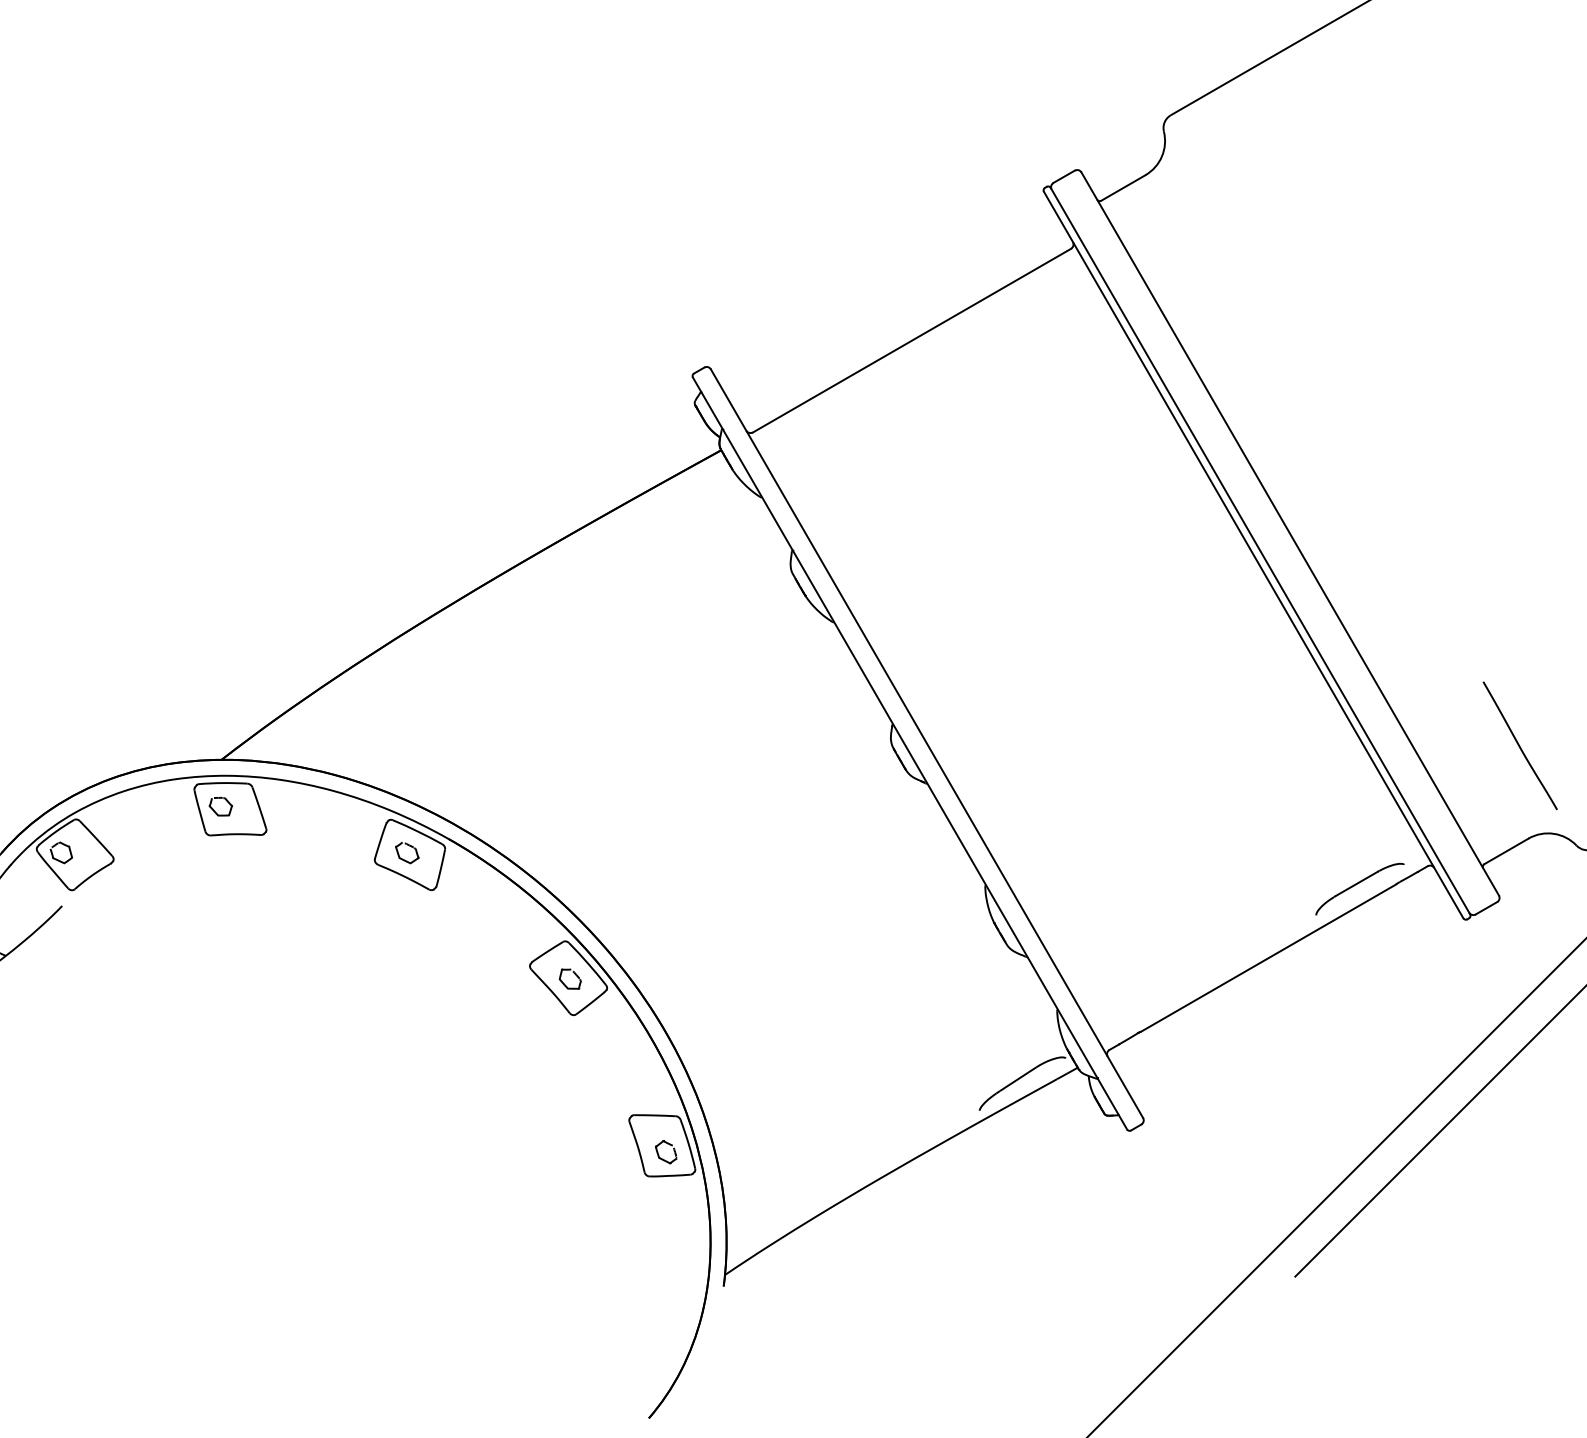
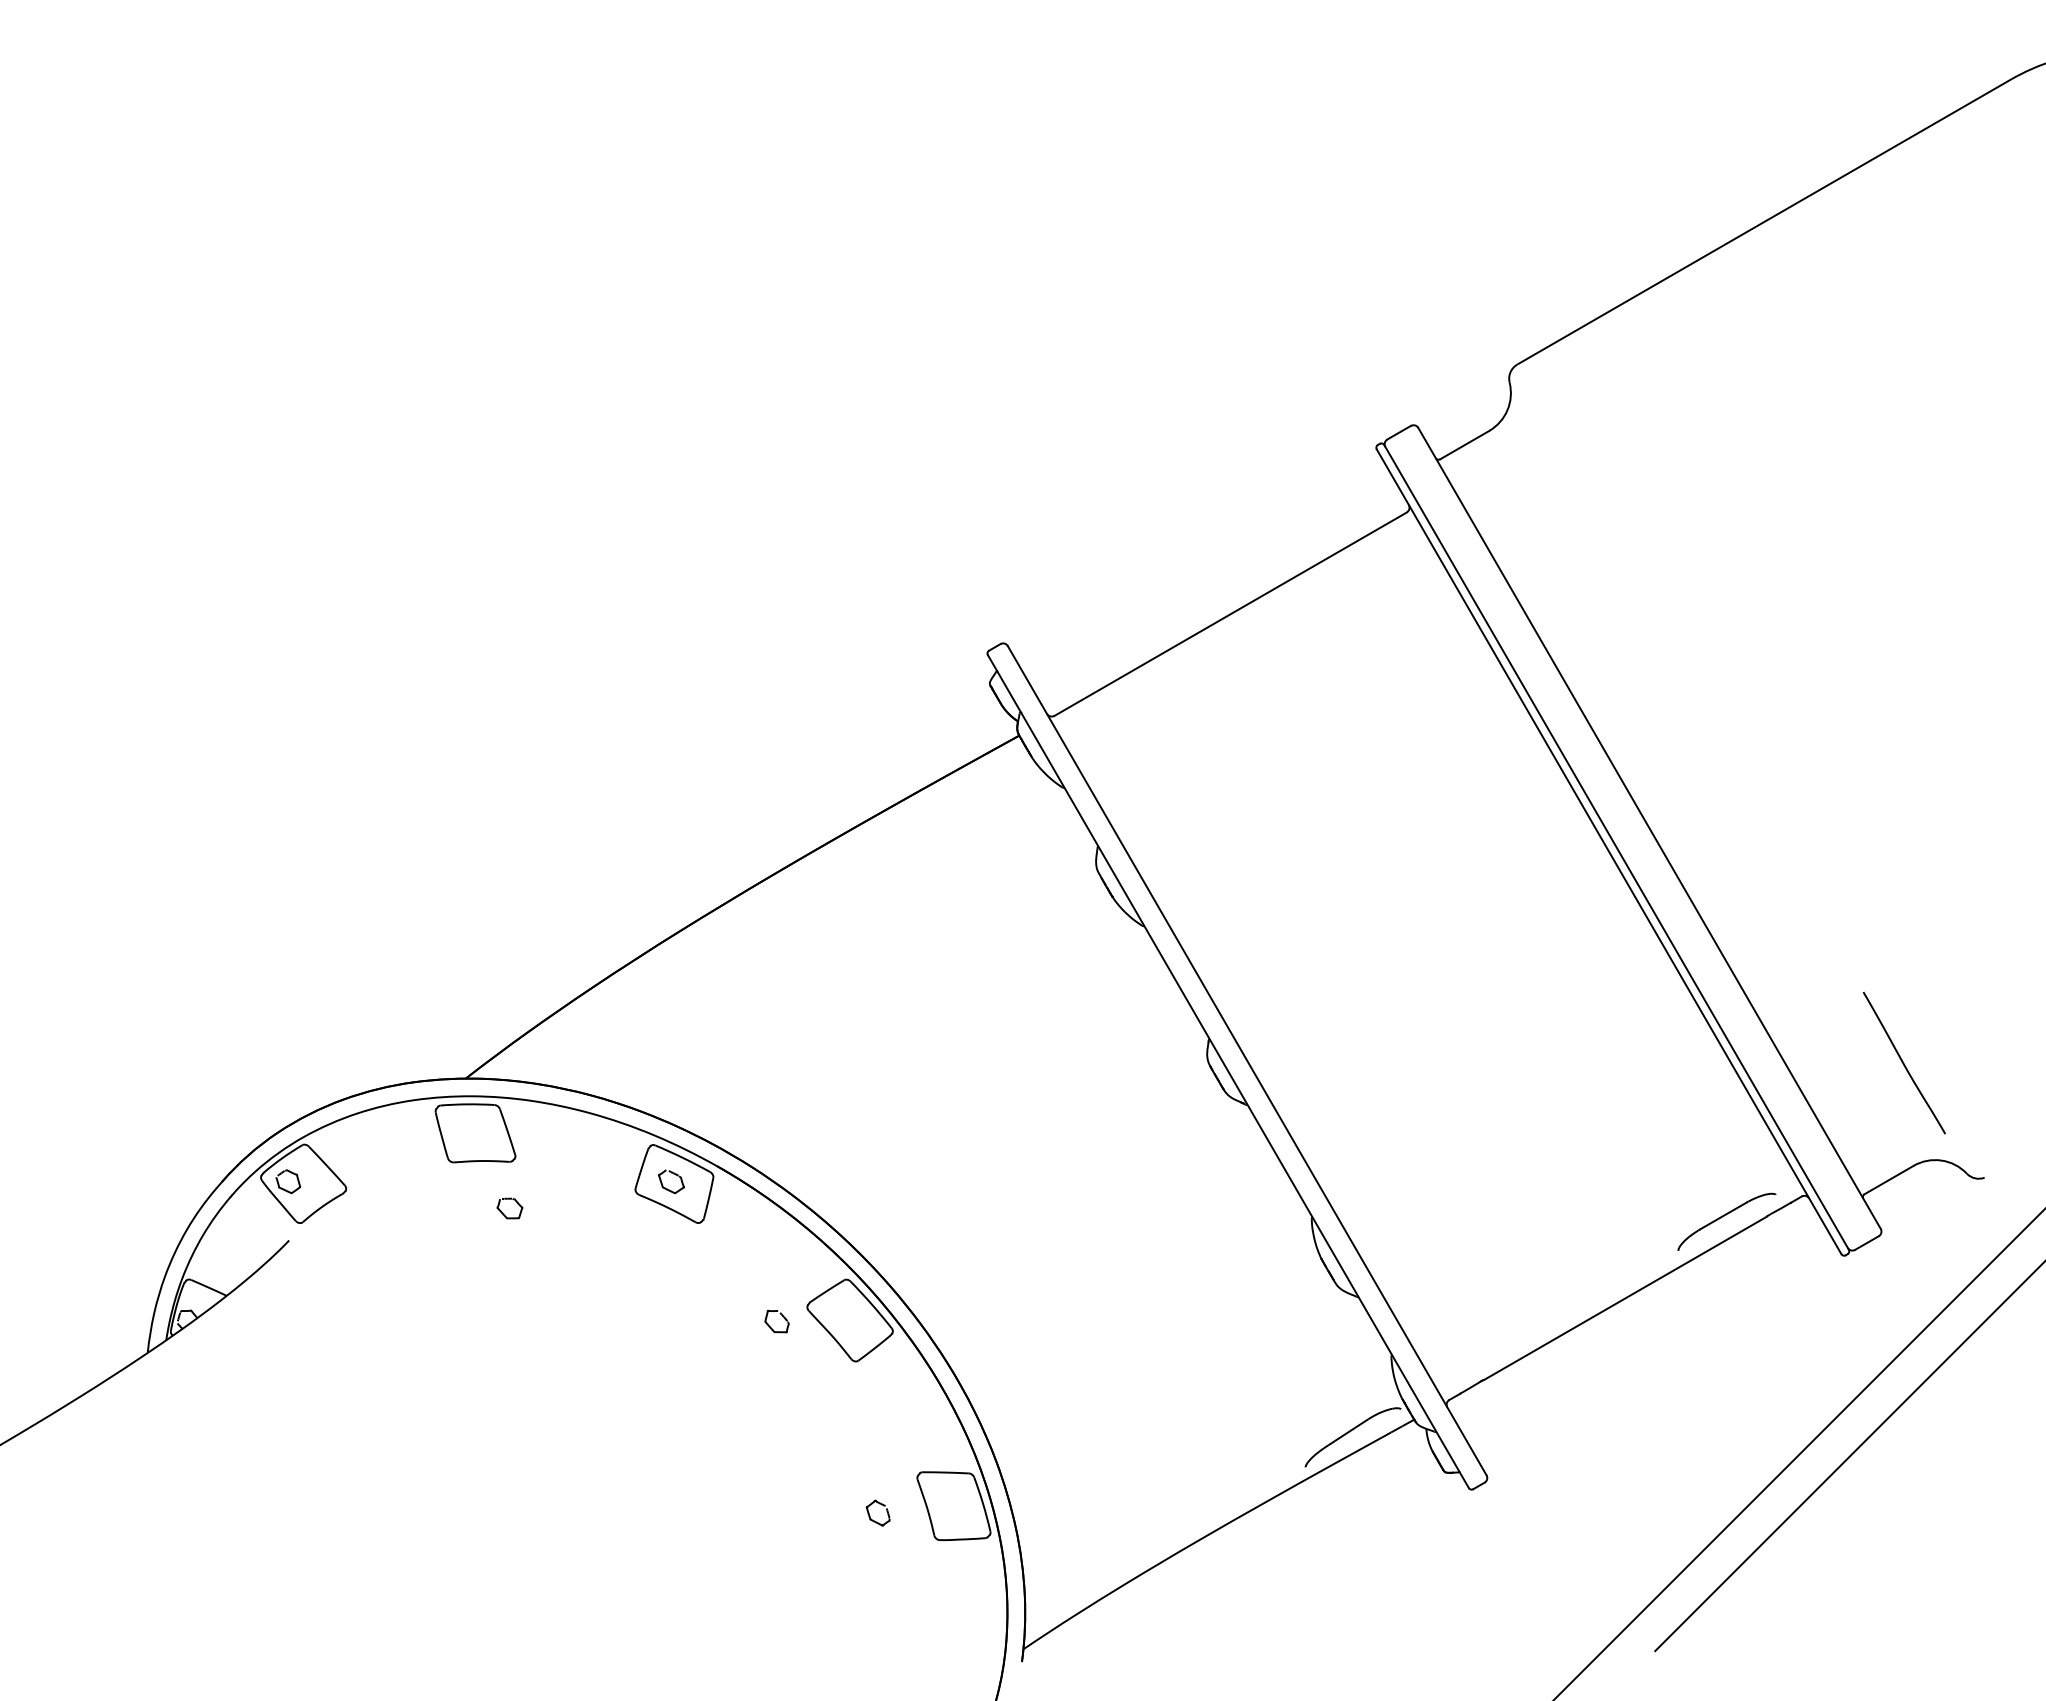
part: (214, 809) -> (502, 1211), moved
part: (576, 976) -> (783, 1318), moved
part: (659, 1154) -> (870, 1515), moved

